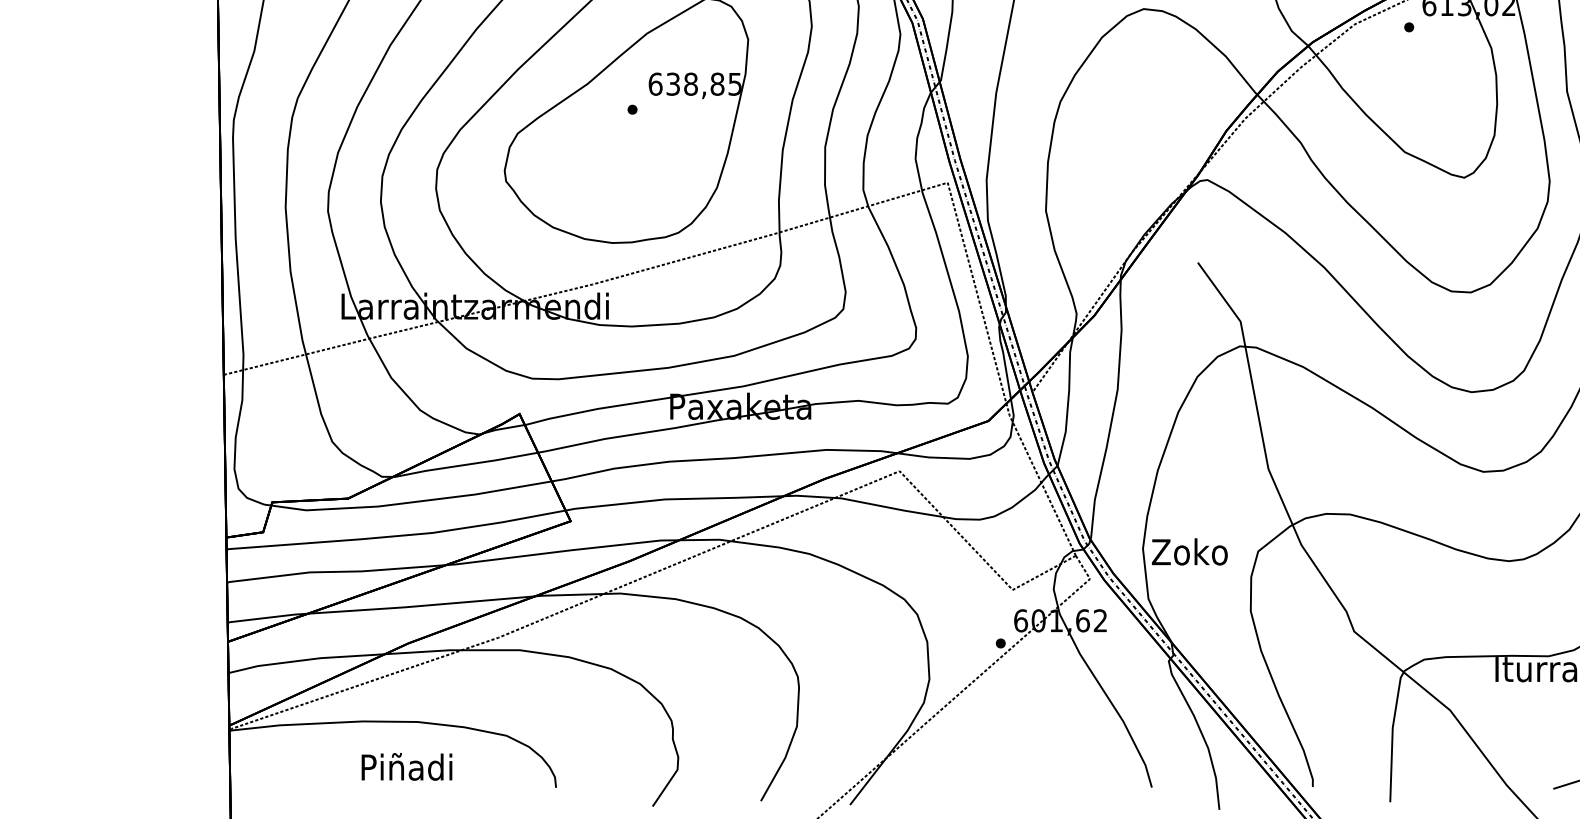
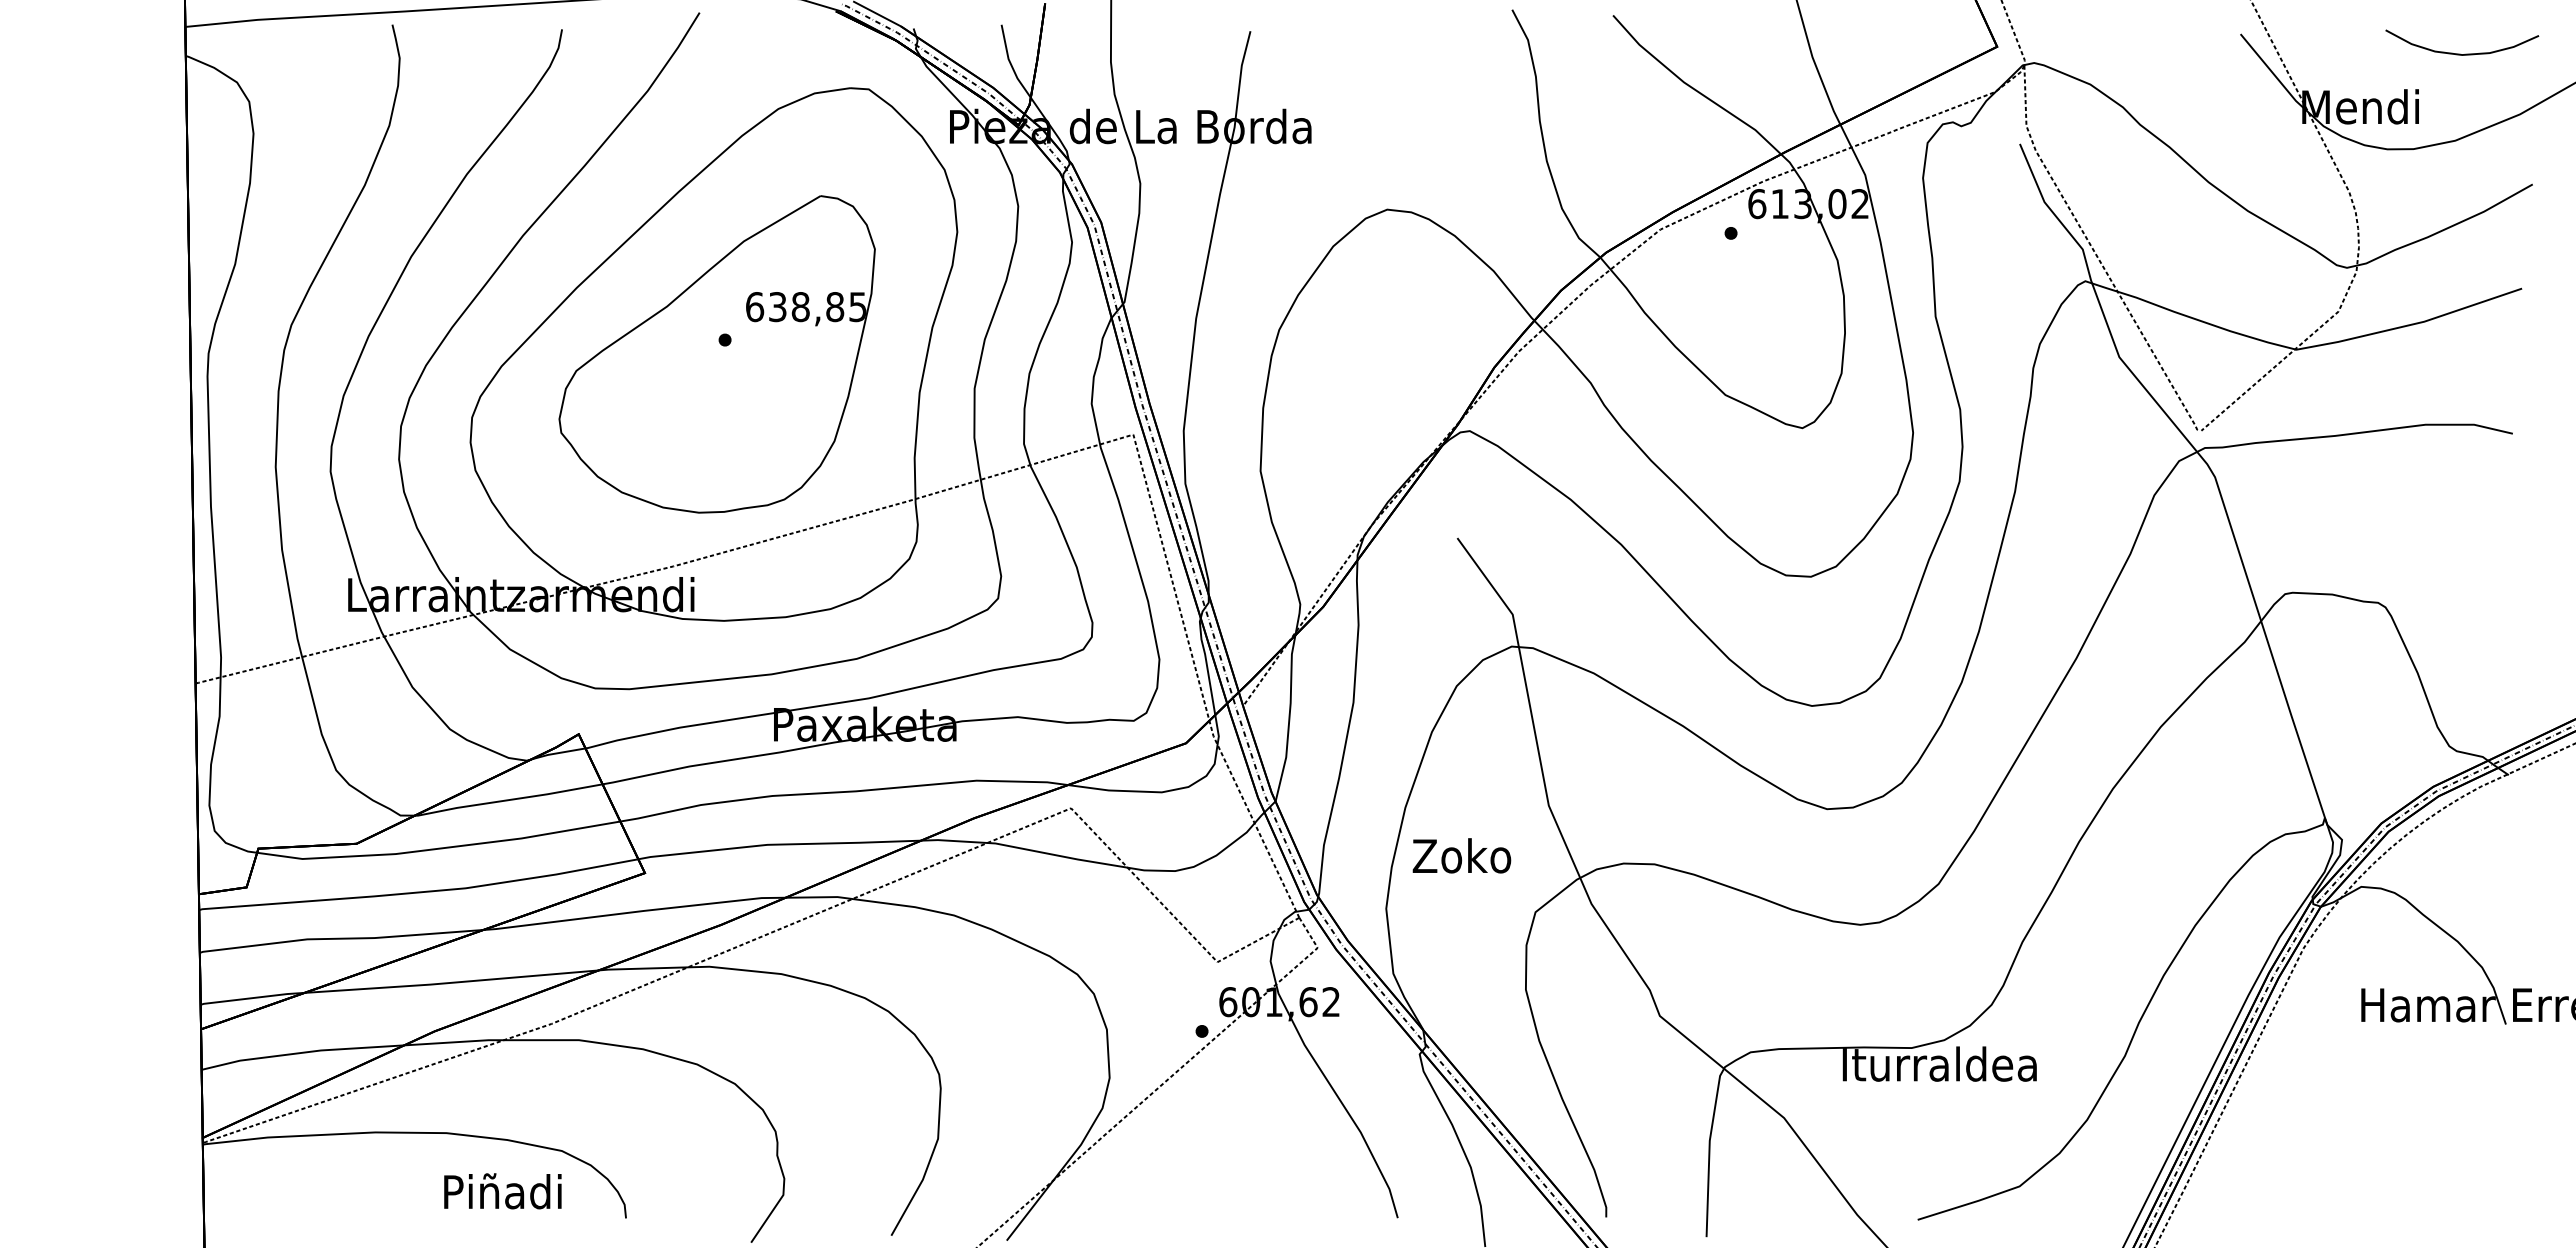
text: (1189, 551) -> (1461, 855), moved
text: (406, 767) -> (502, 1191), moved

